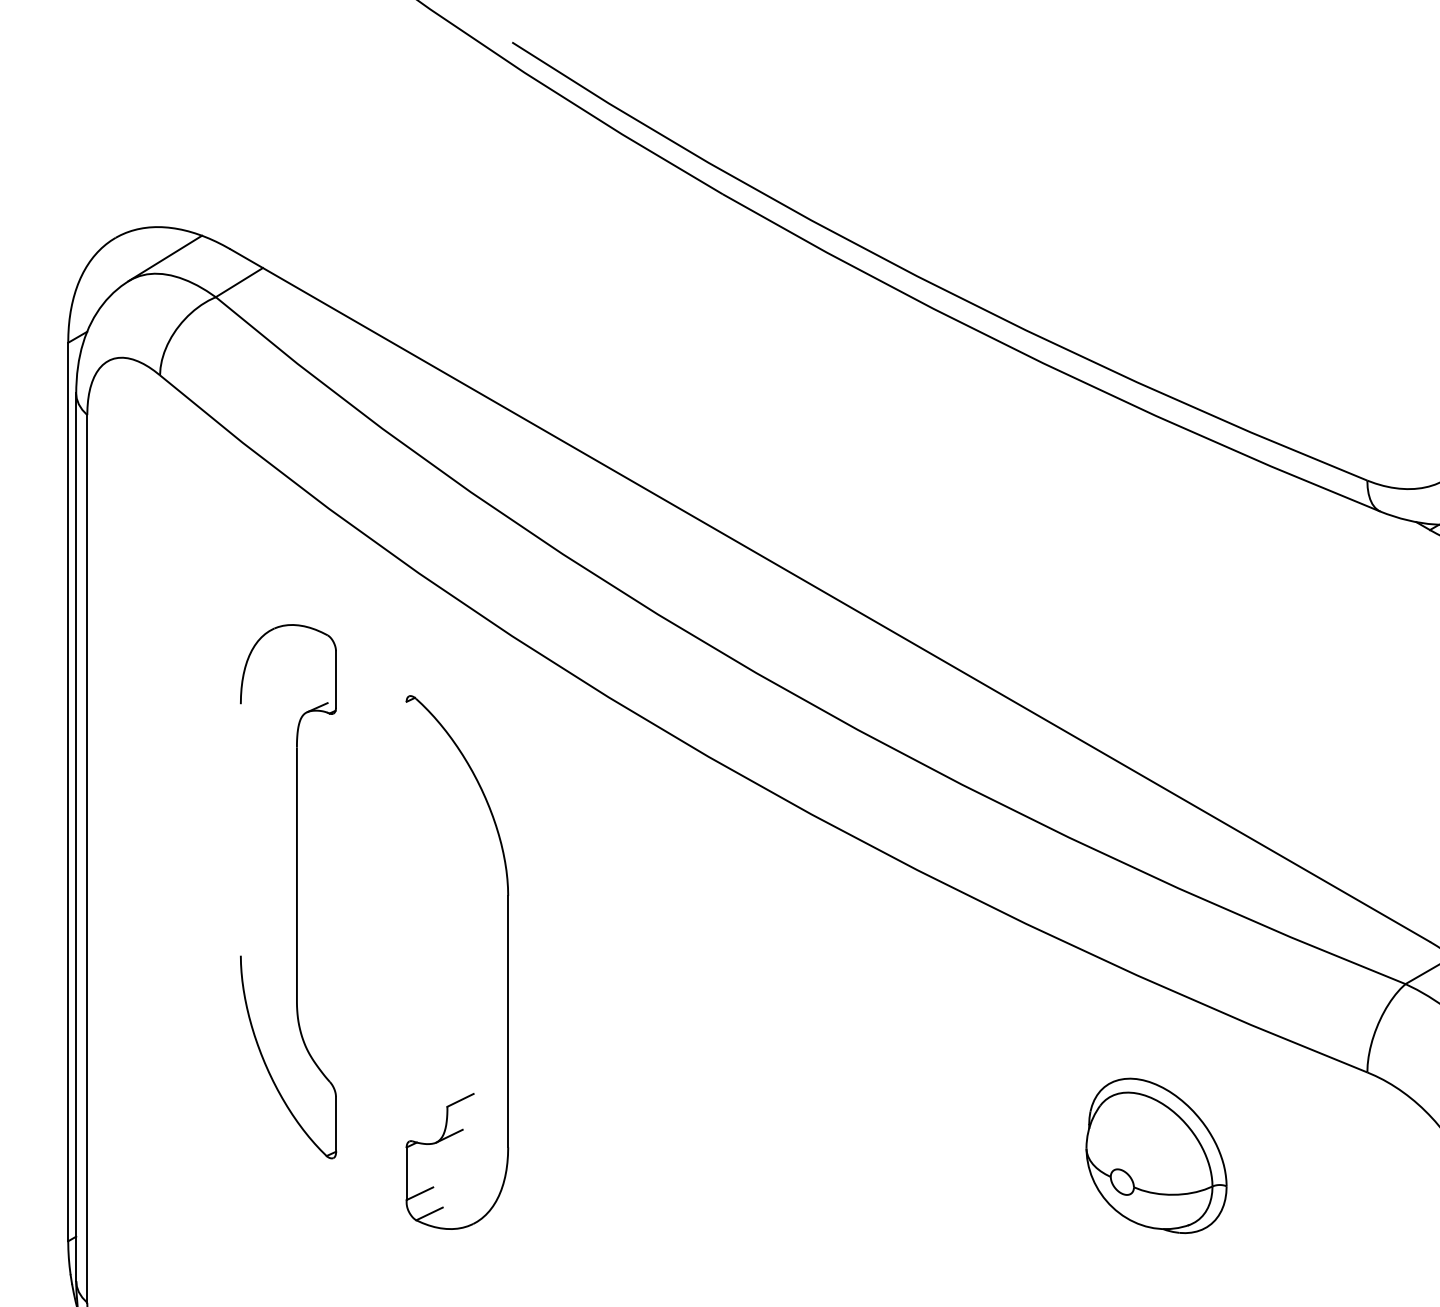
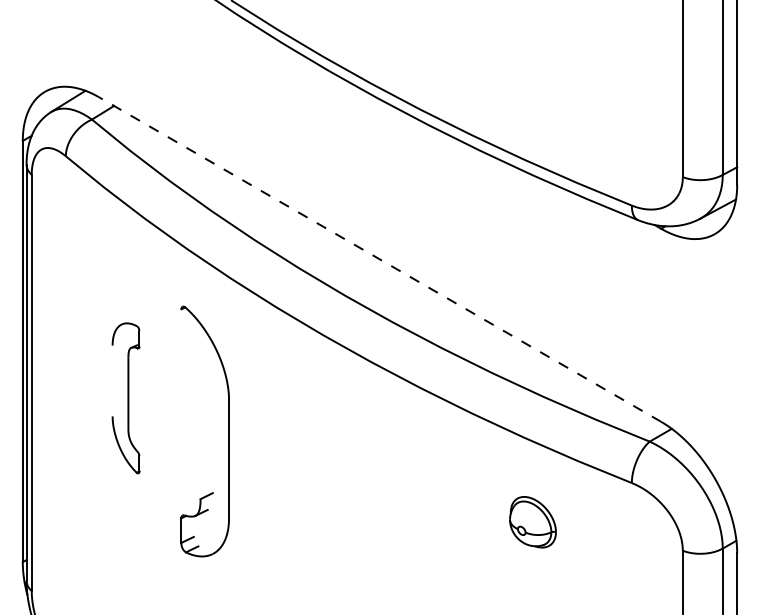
line: (831, 595) -> (380, 259), solid -> dashed
part: (287, 892) -> (125, 398), size x0.6
part: (1155, 1156) -> (532, 522), size x0.7

